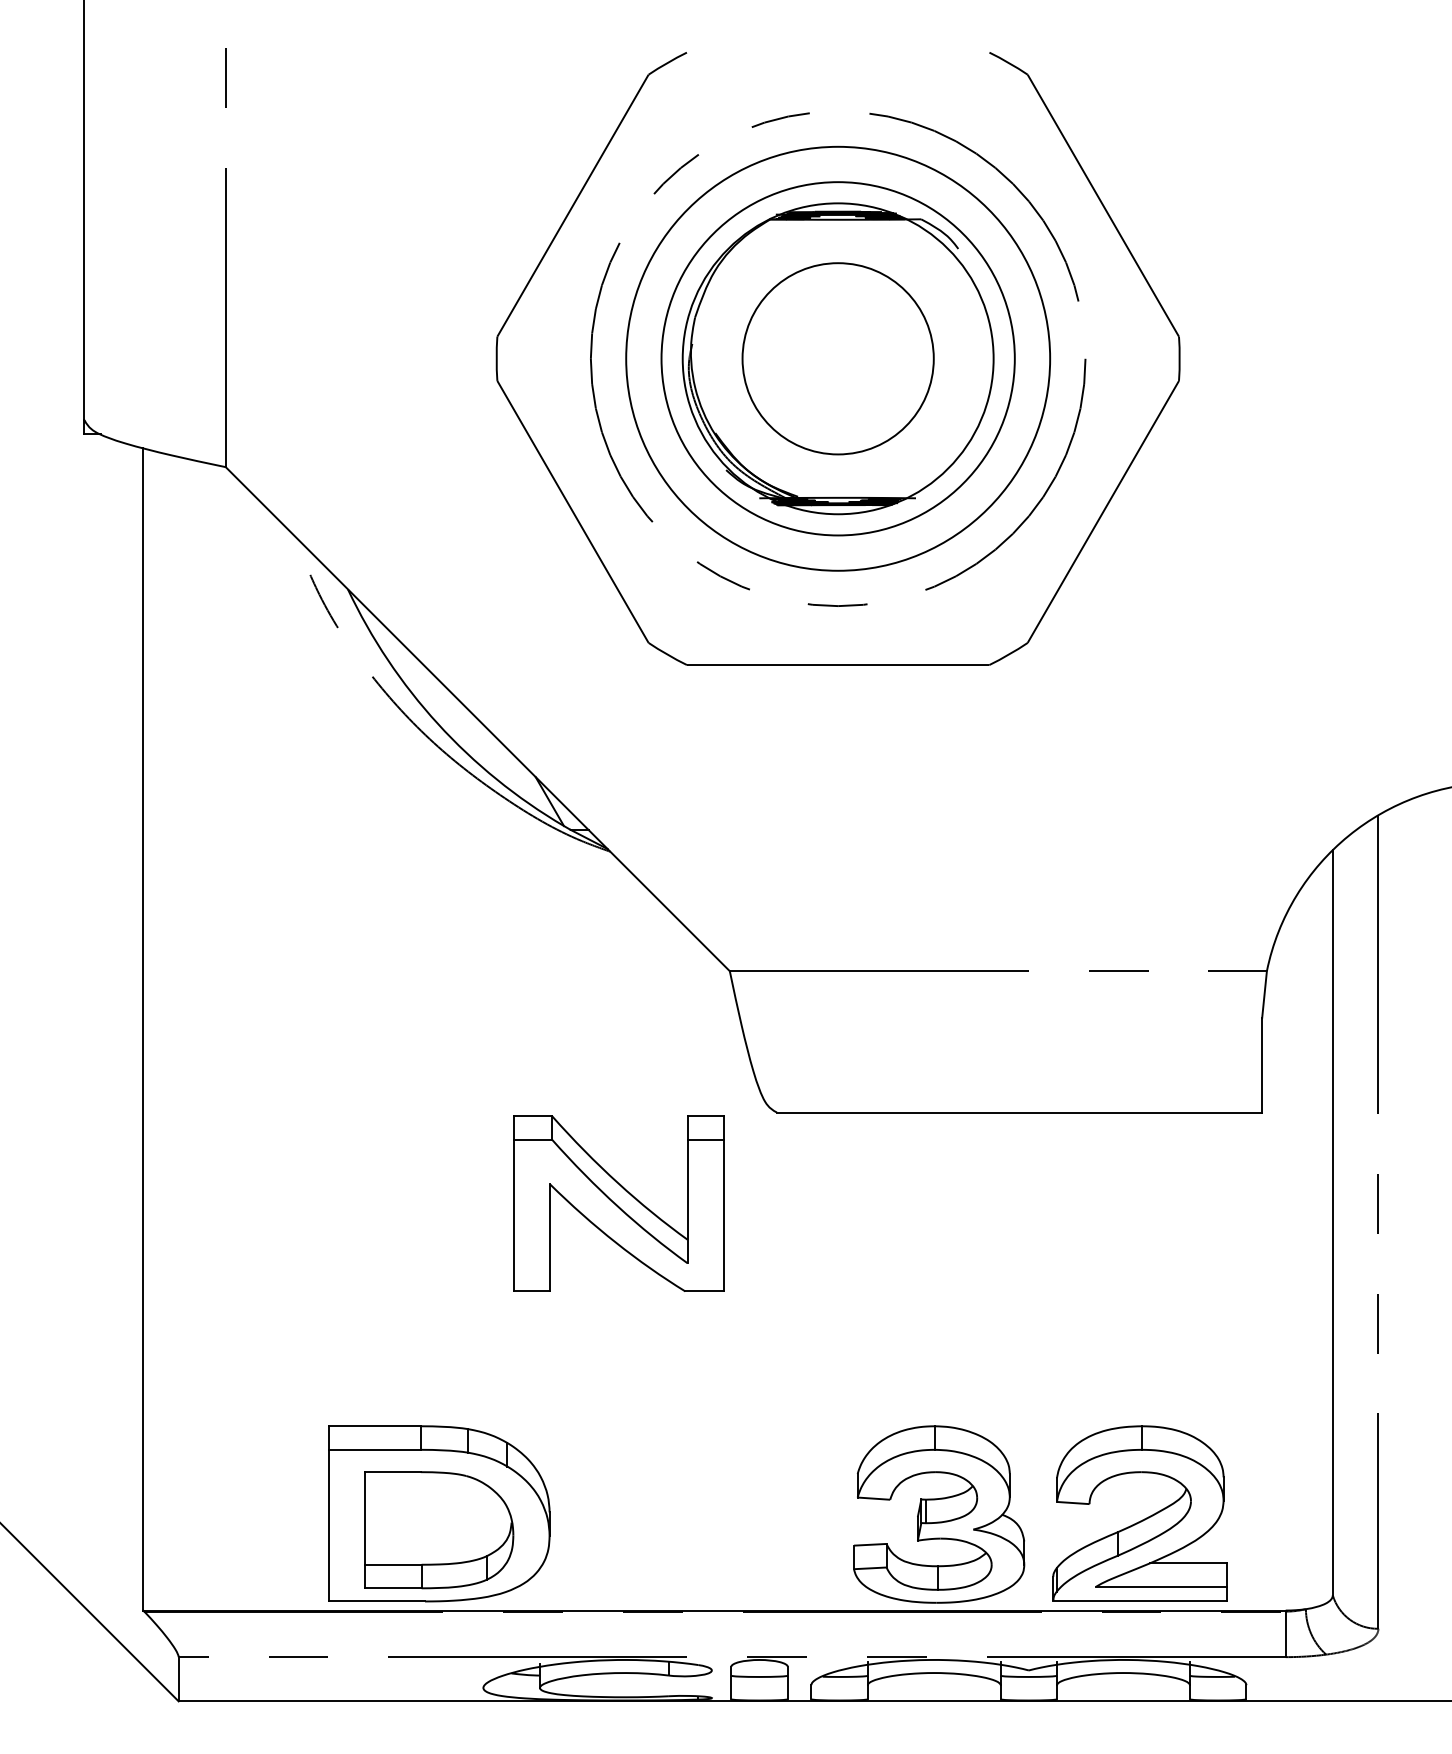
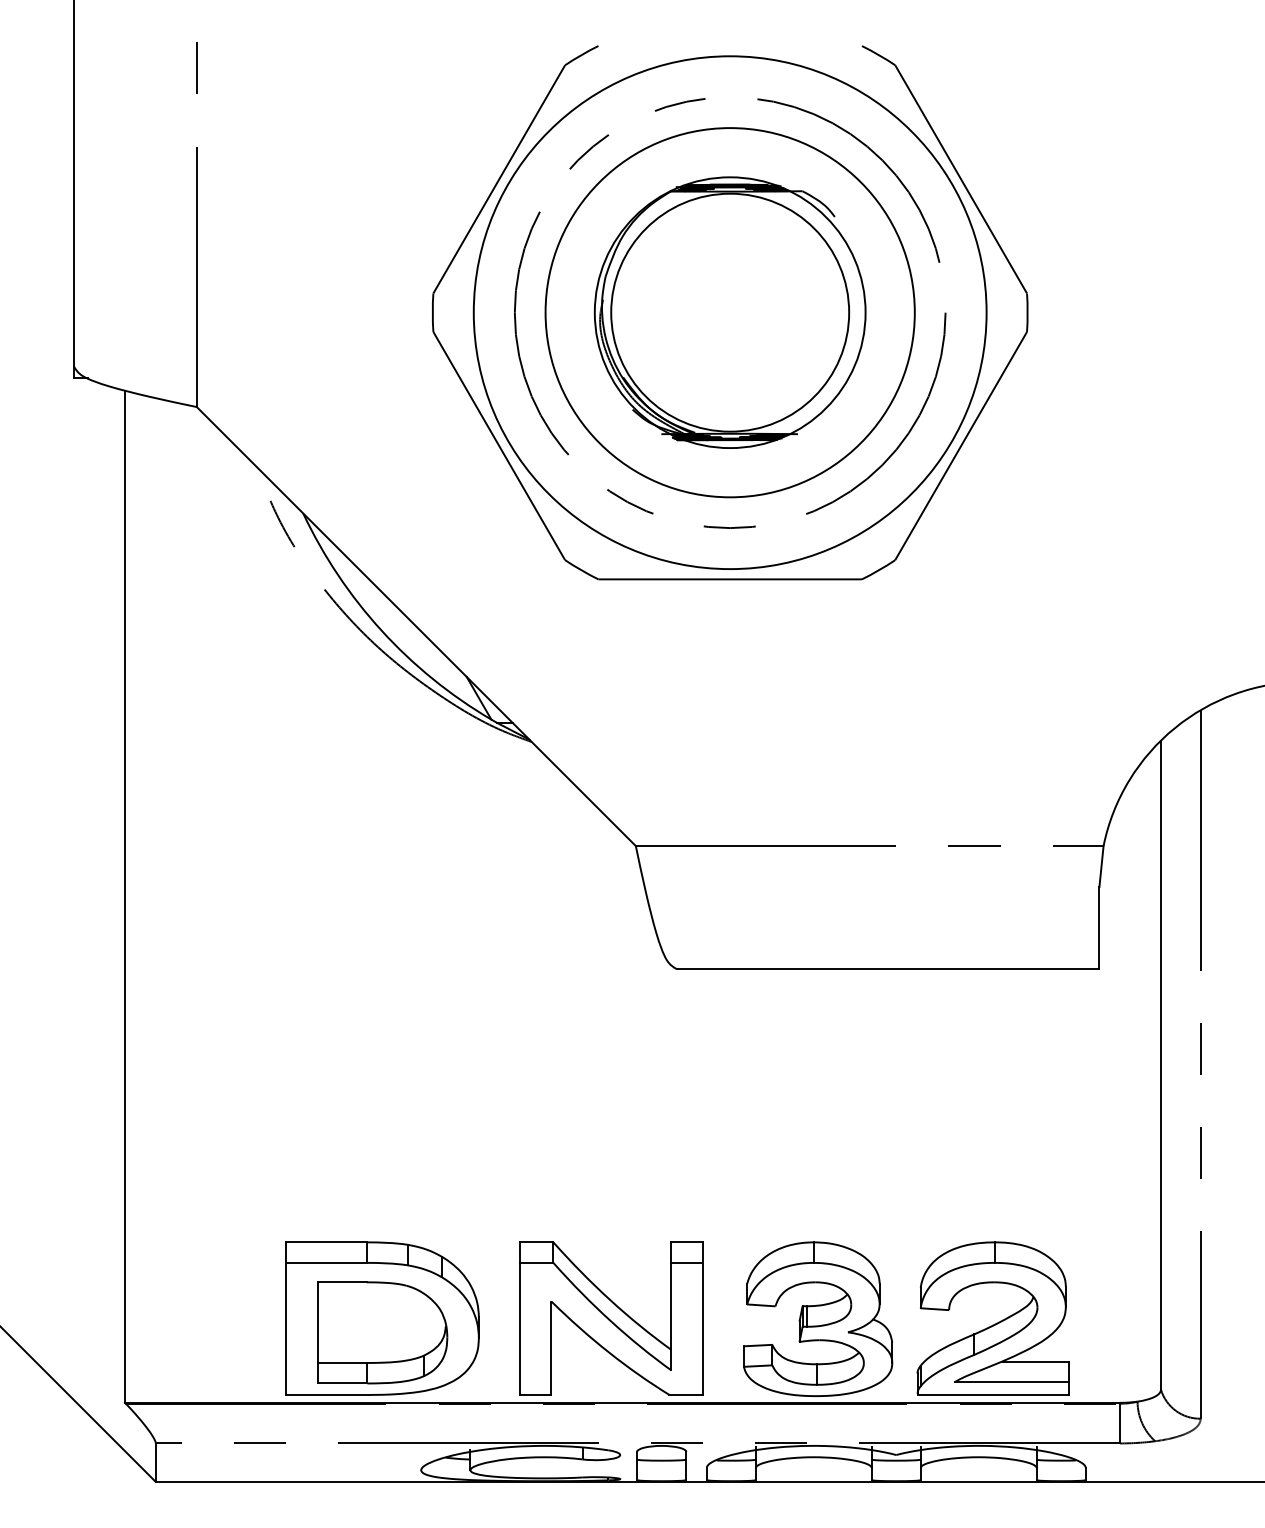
circle: (837, 358) -> (729, 312), size x1.43
circle: (837, 358) -> (729, 312), size x1.67
part: (618, 1203) -> (611, 1318), moved

